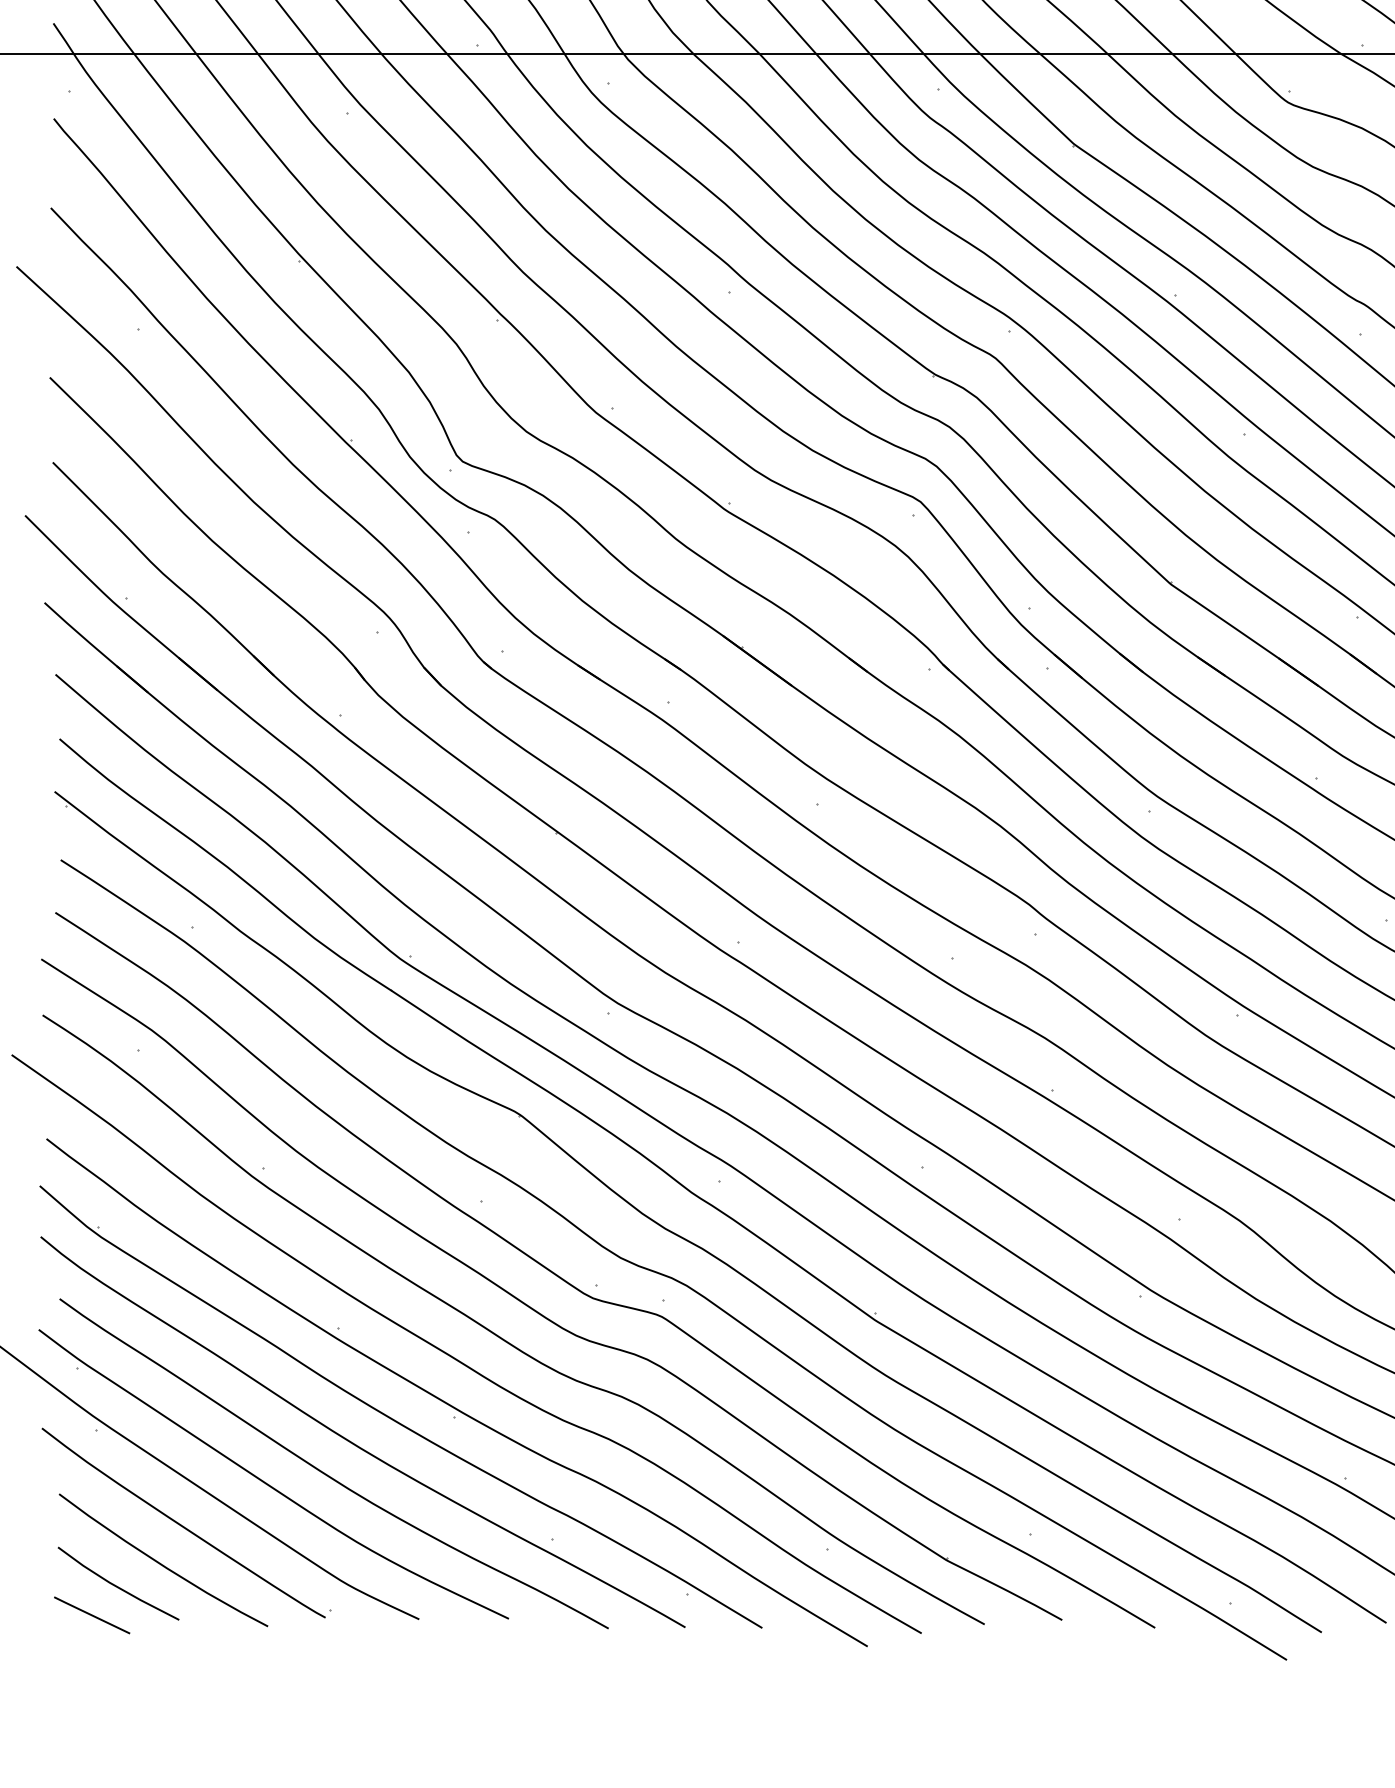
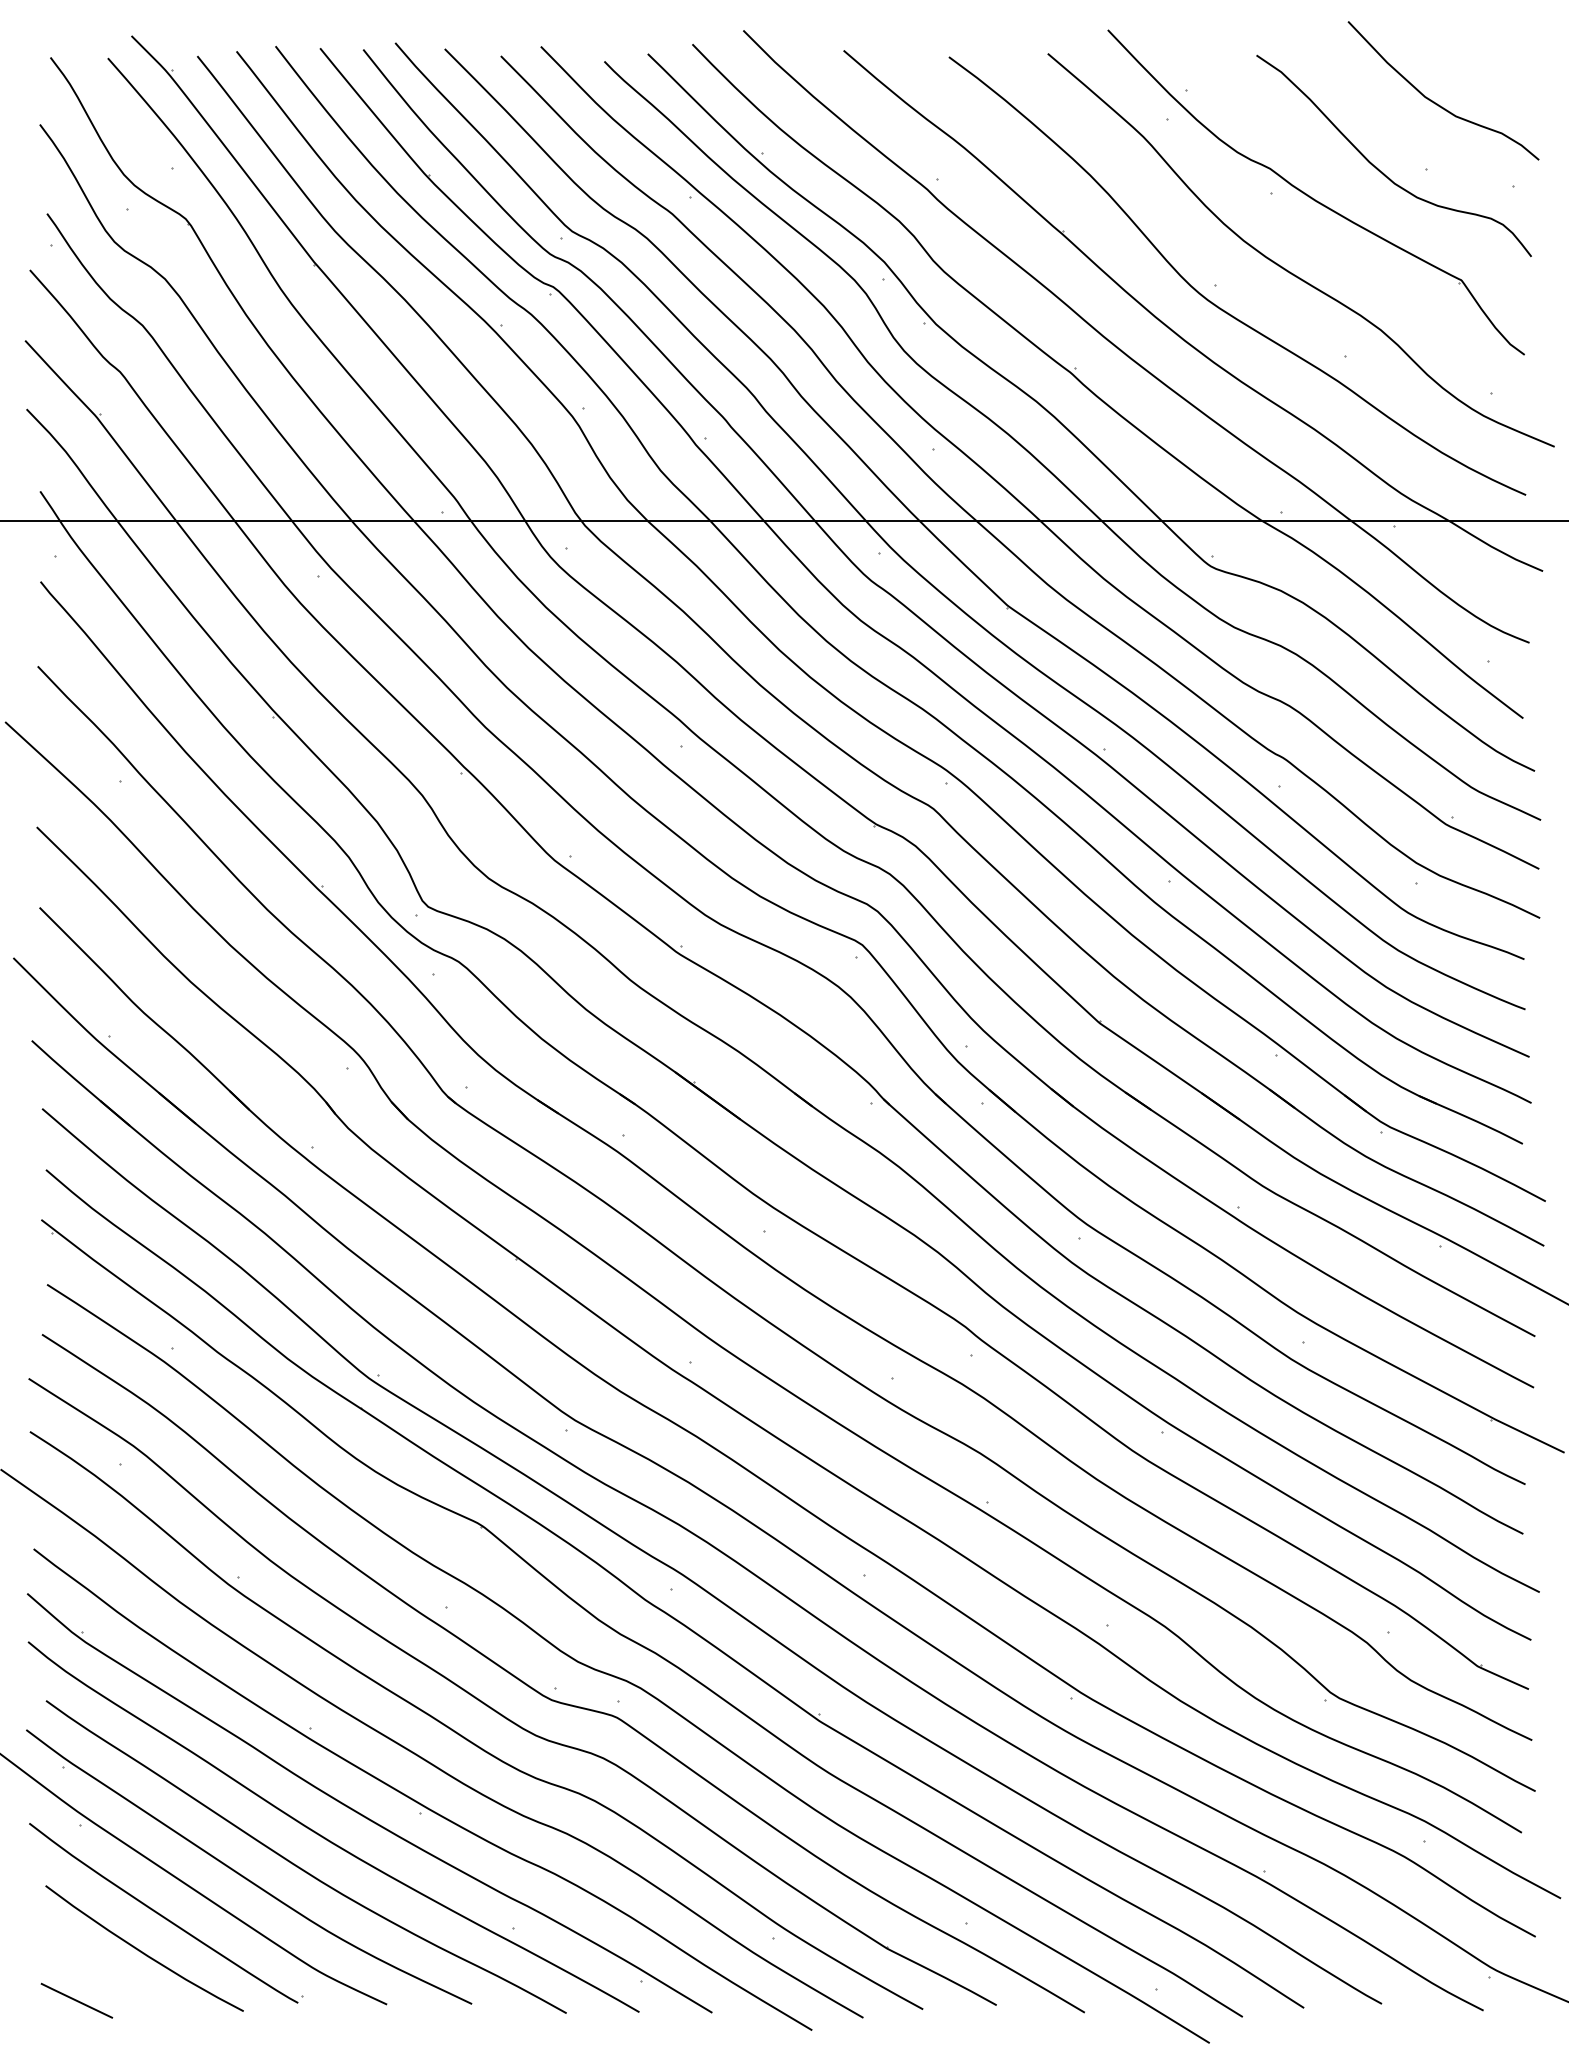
line: (117, 1585) -> (100, 1972), removed

